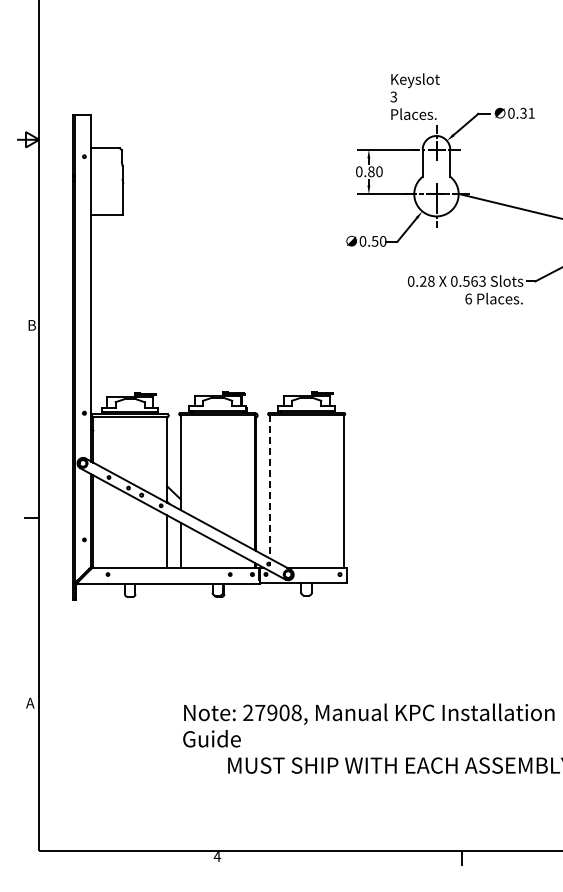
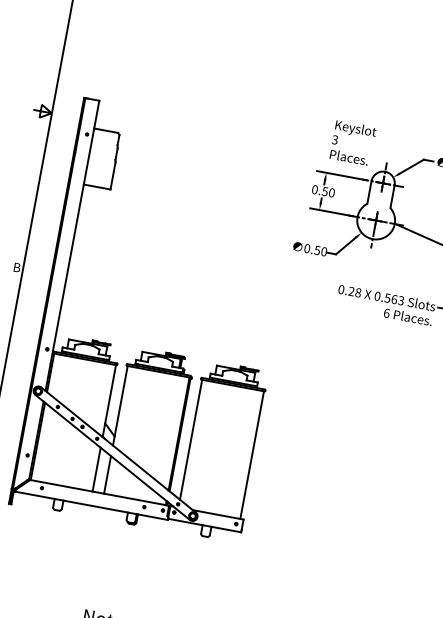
text: (414, 96) -> (352, 142), moved
text: (371, 171) -> (325, 191), 0.80 -> 0.50
line: (269, 486) -> (190, 439), dashed -> solid

